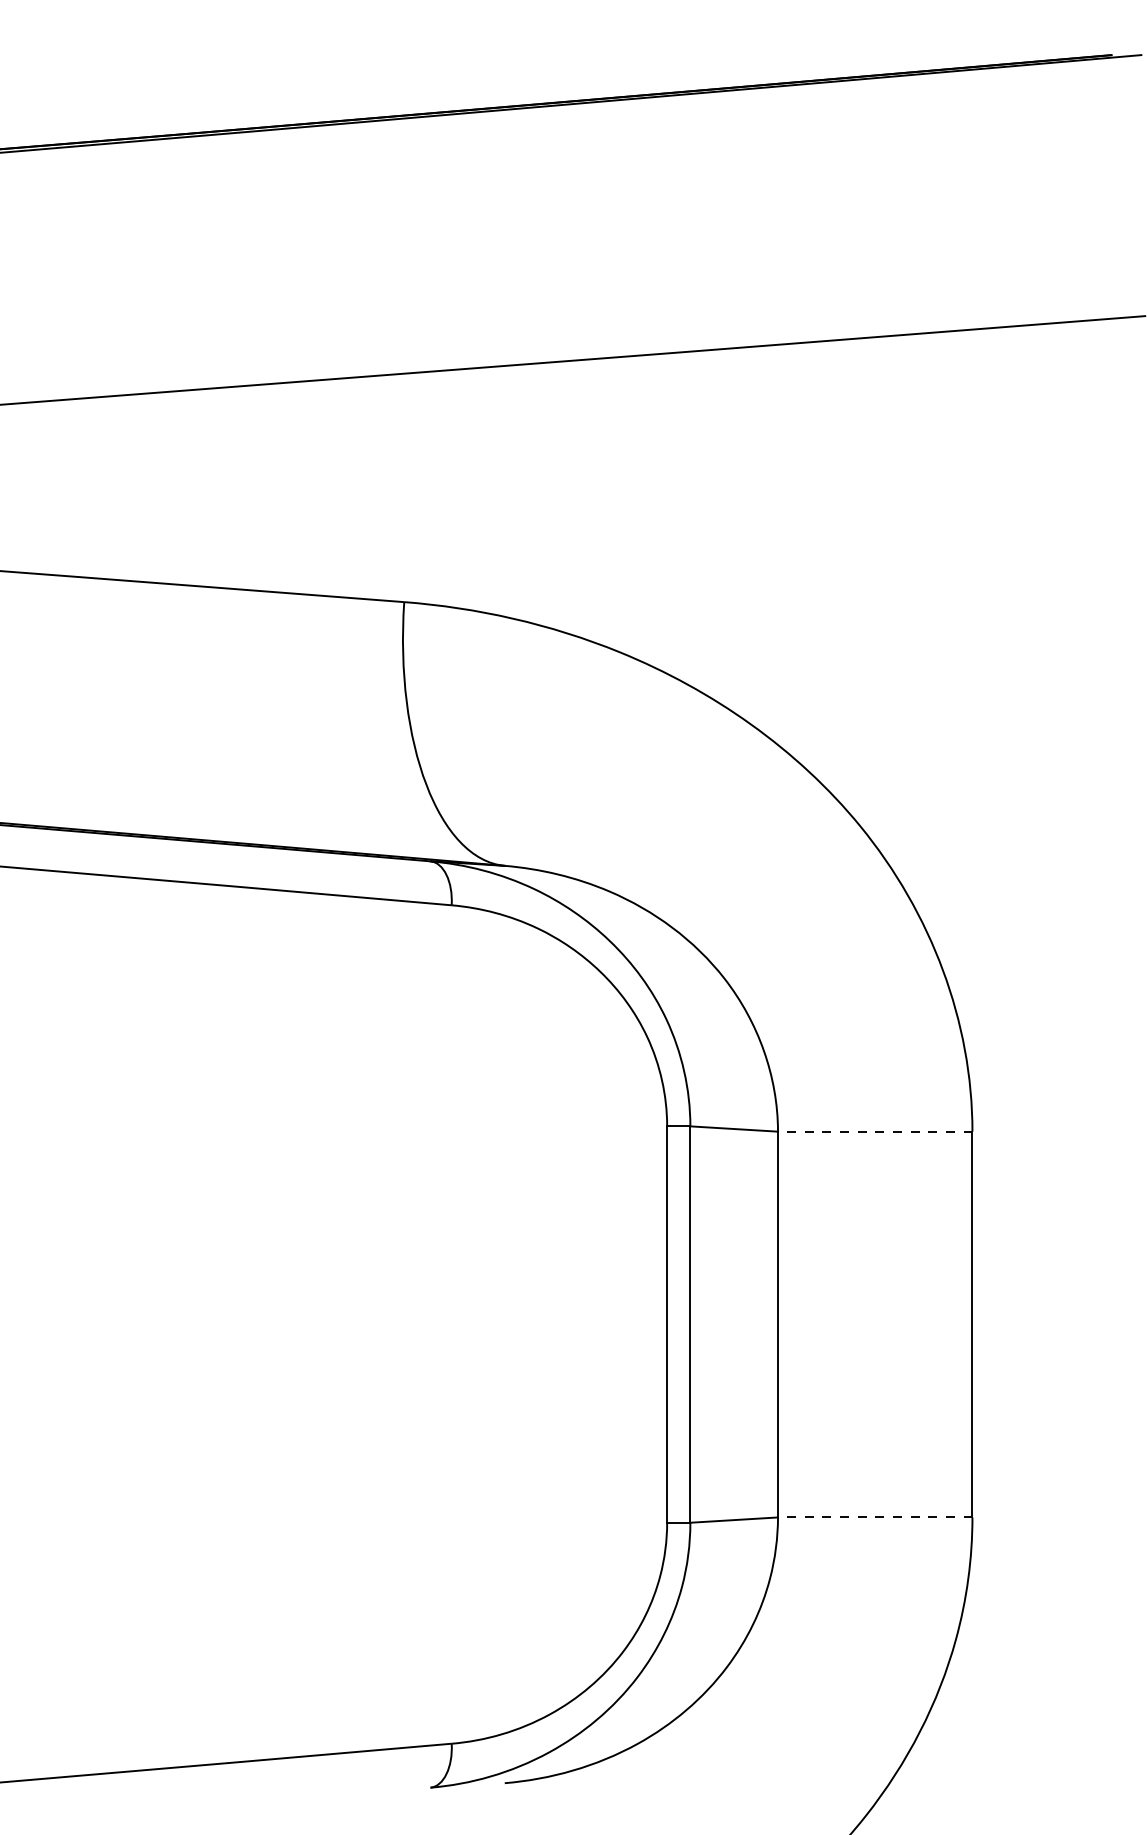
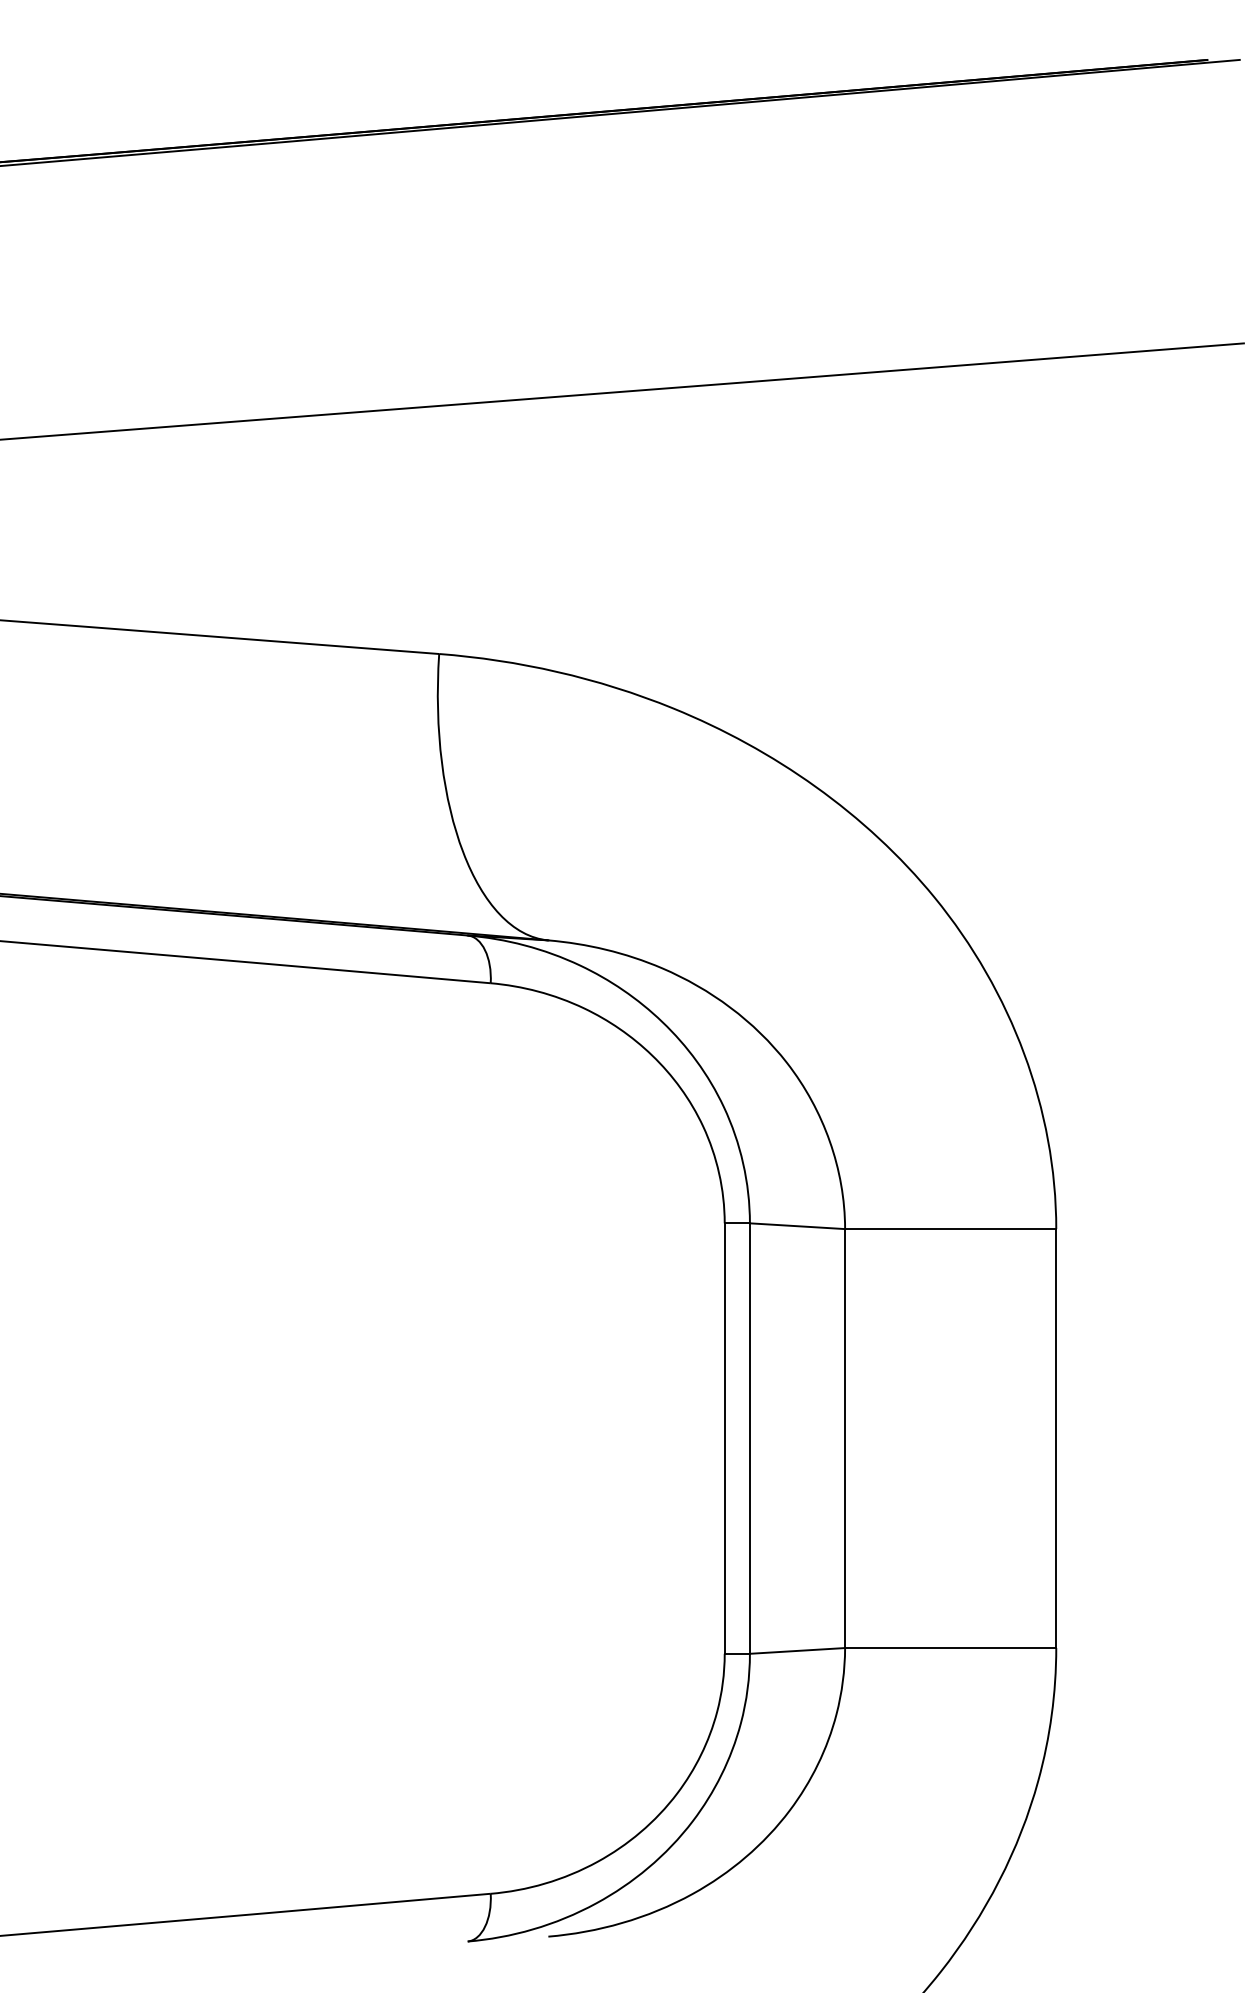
line: (874, 1131) -> (949, 1228), dashed -> solid
line: (874, 1517) -> (949, 1648), dashed -> solid

